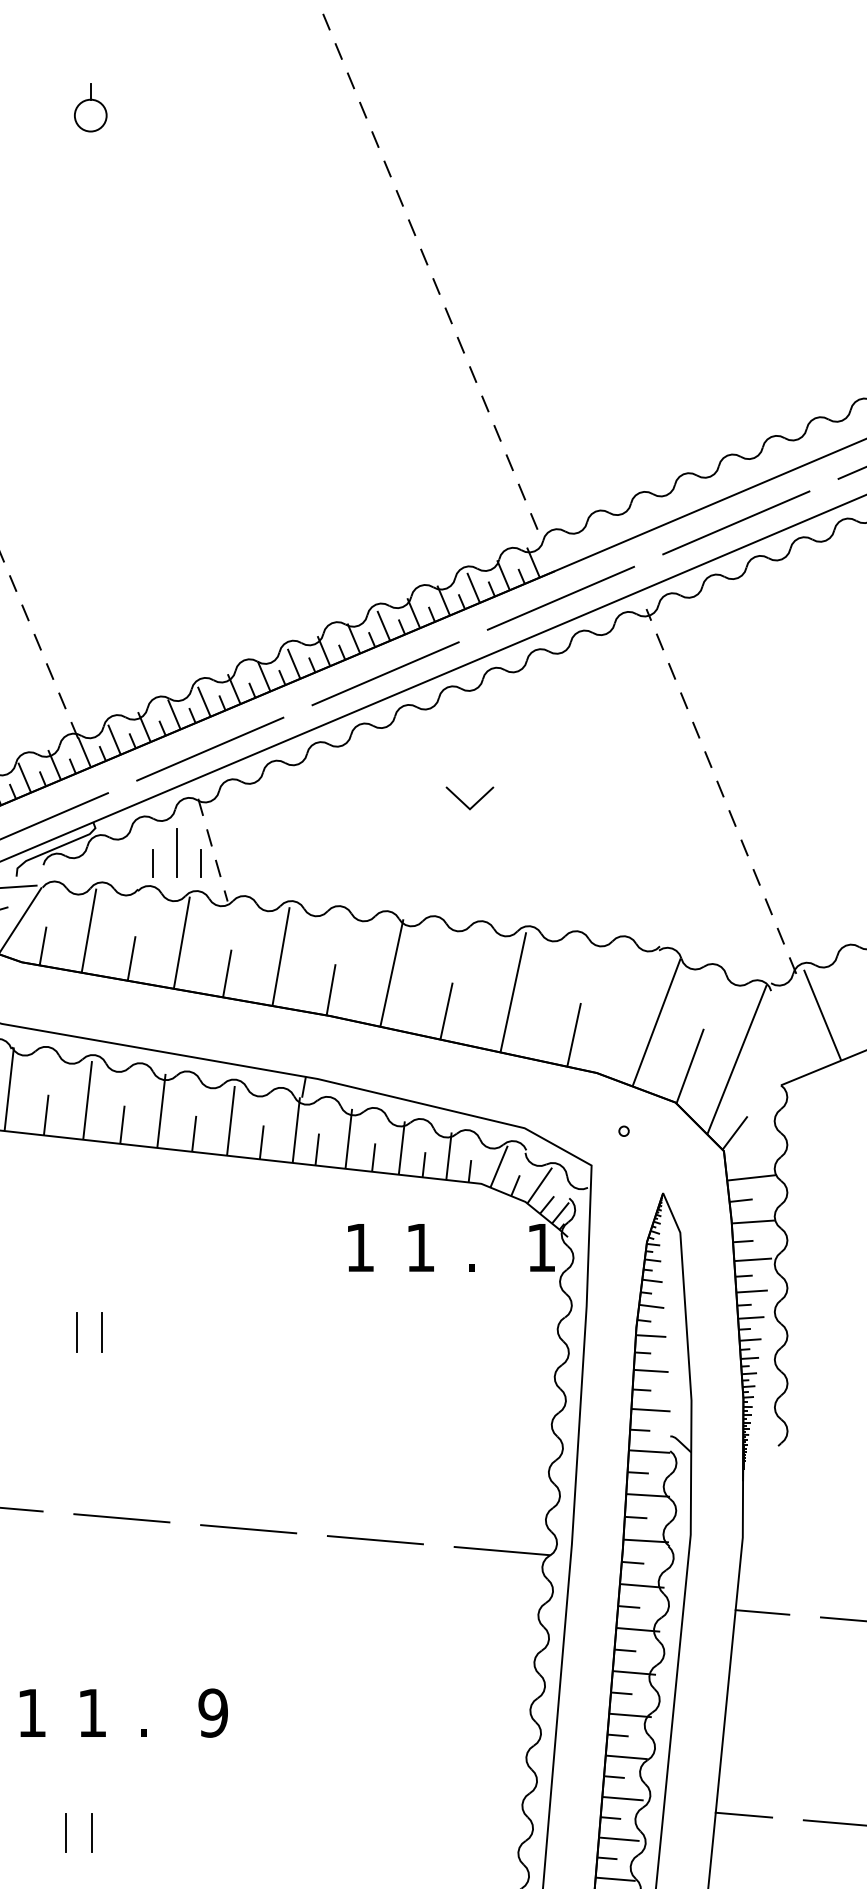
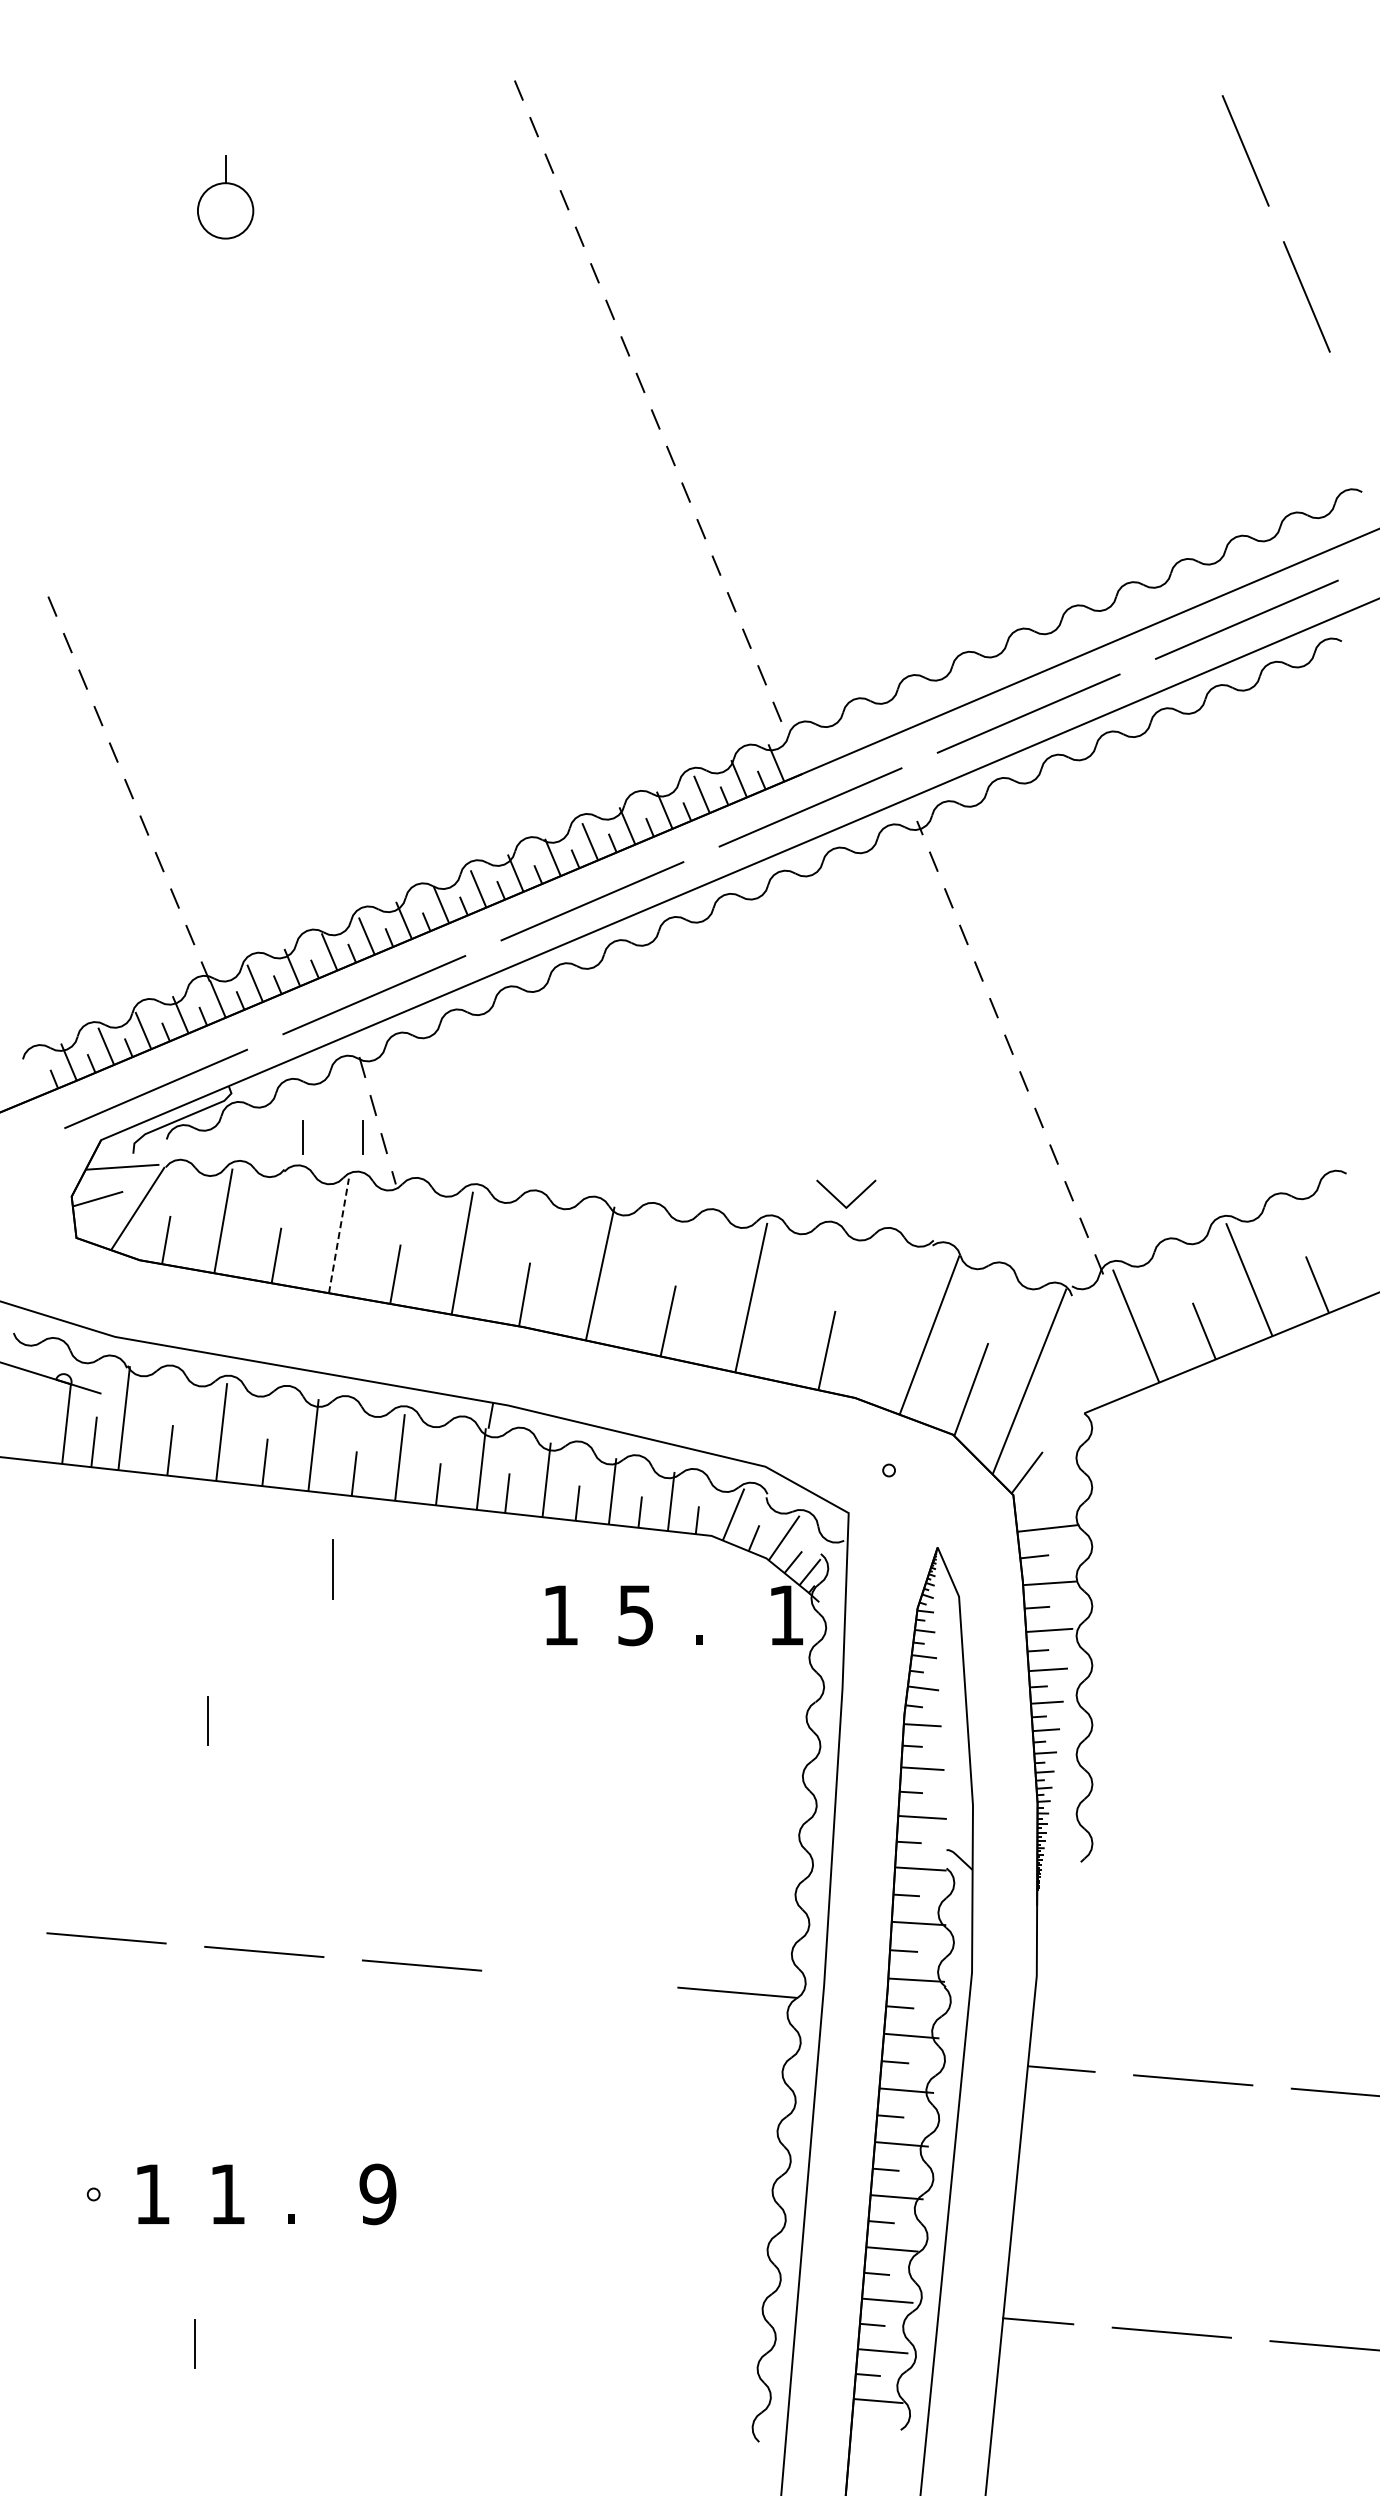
part: (90, 107) -> (225, 196), size x1.4
line: (475, 802) -> (853, 1199), moved
line: (176, 853) -> (332, 1569), moved
line: (182, 942) -> (339, 1235), solid -> dashed
text: (420, 1247) -> (635, 1615), 1 -> 5
line: (101, 1332) -> (239, 1720), removed
line: (375, 1540) -> (579, 1979), removed
line: (92, 1833) -> (227, 2343), removed

